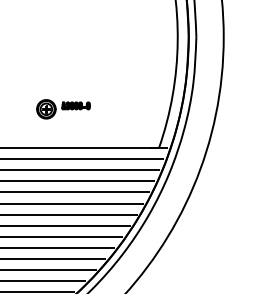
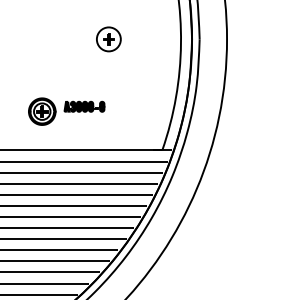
part: (105, 37) -> (108, 39), added
part: (63, 109) -> (66, 111), size x1.43

